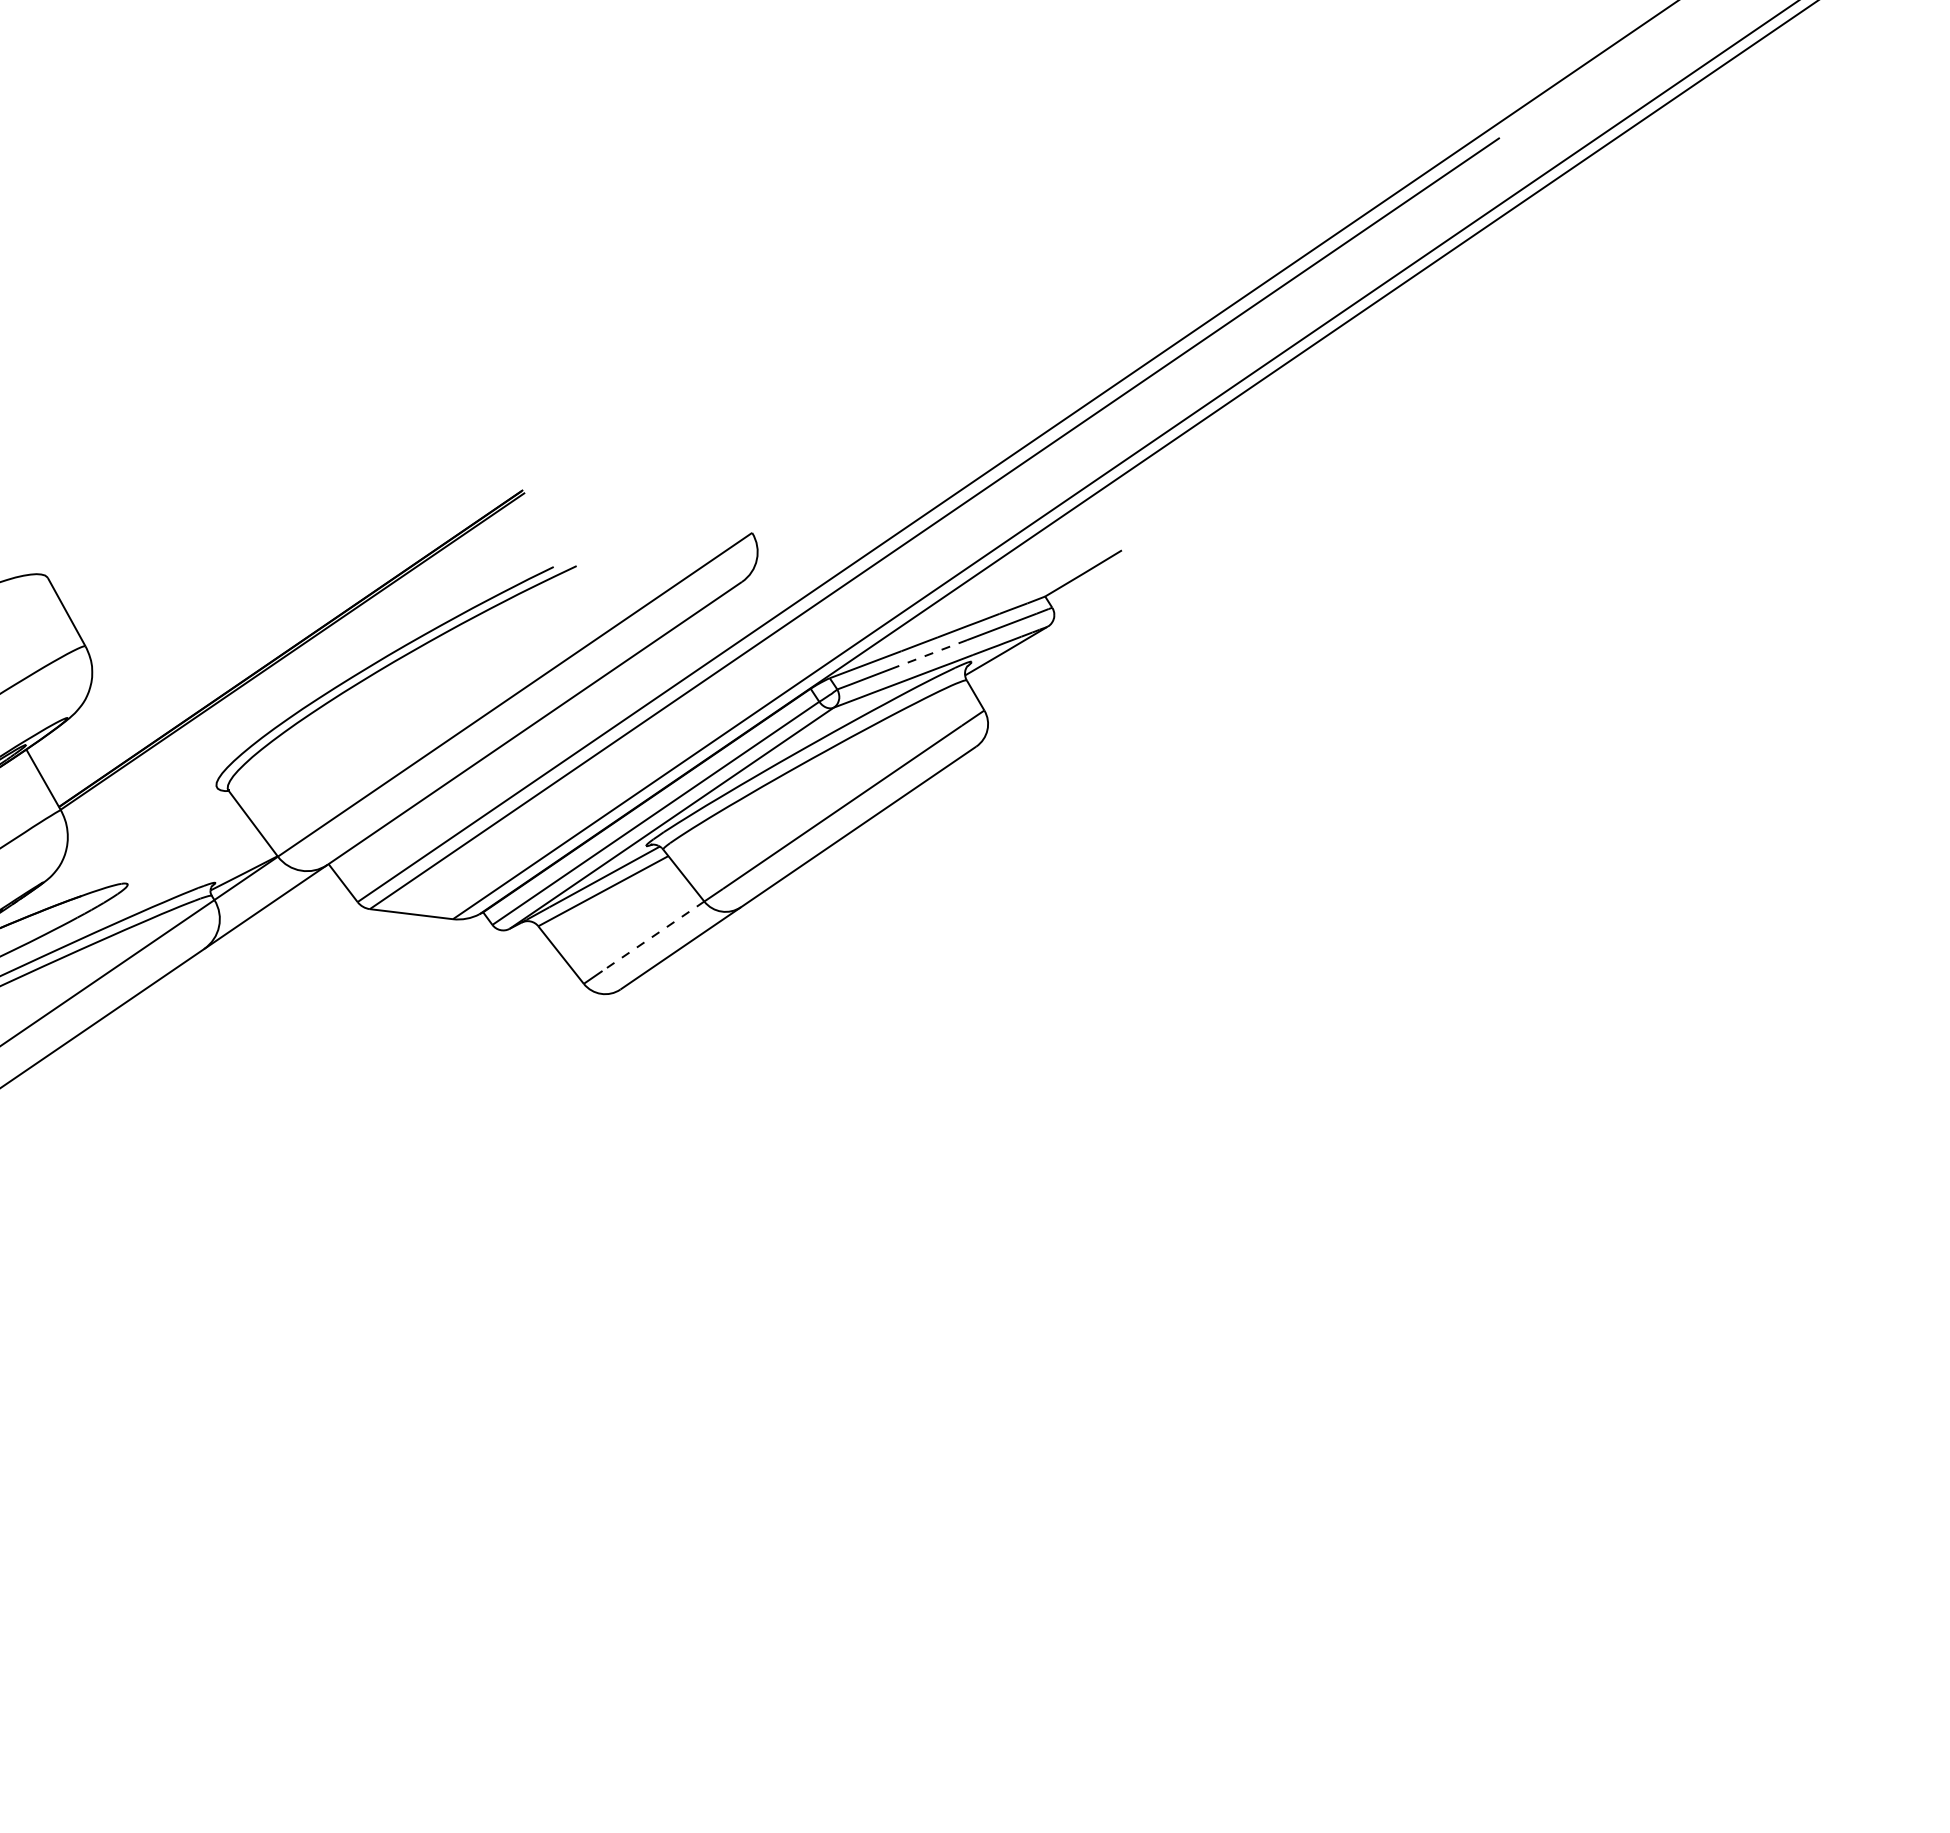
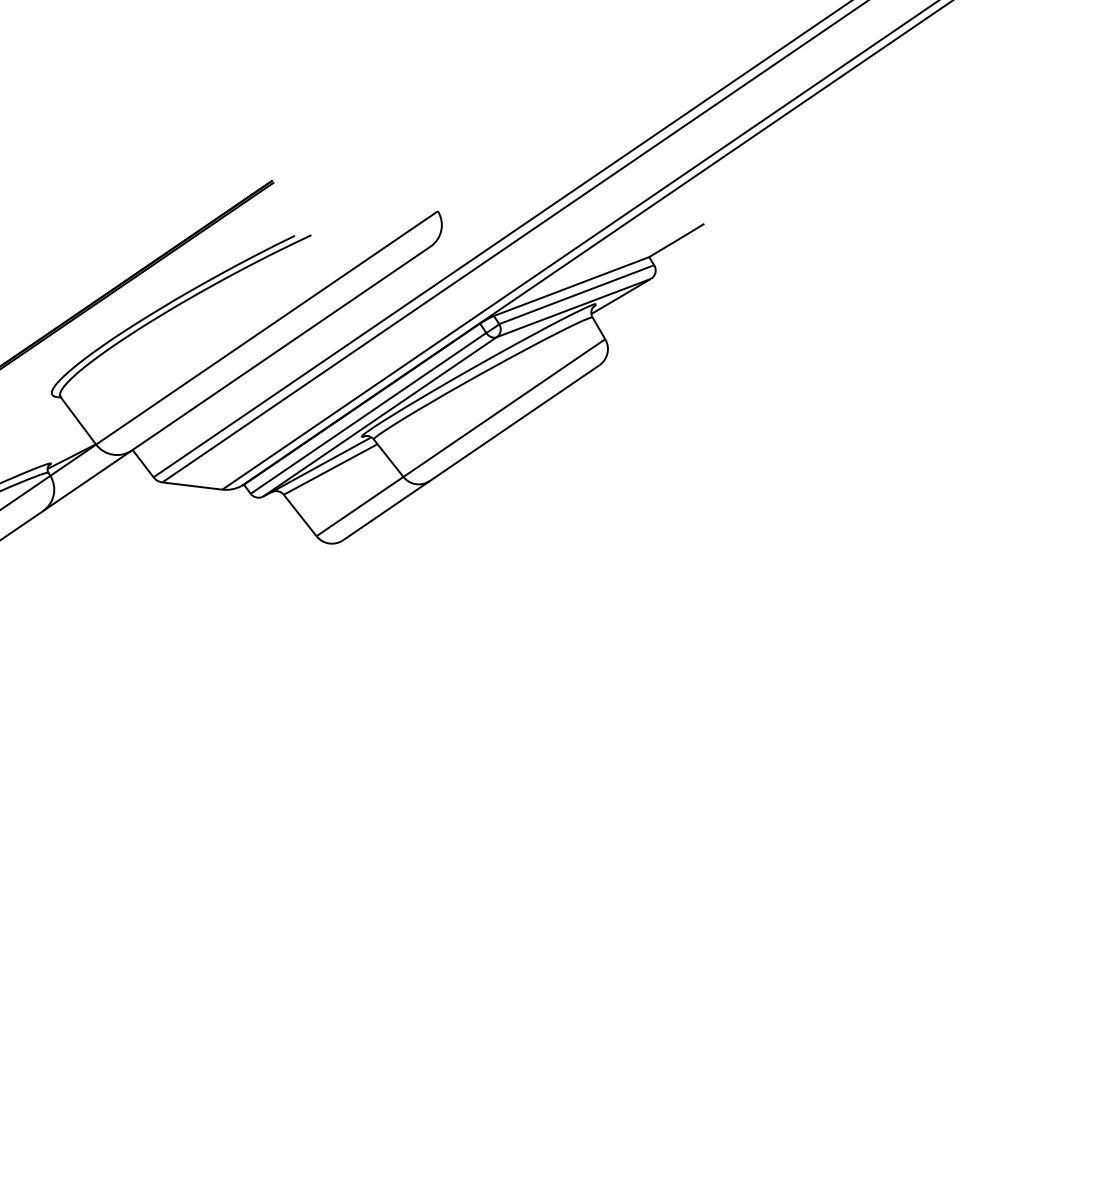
line: (932, 653) -> (567, 298), dashed -> solid
line: (653, 936) -> (366, 502), dashed -> solid

